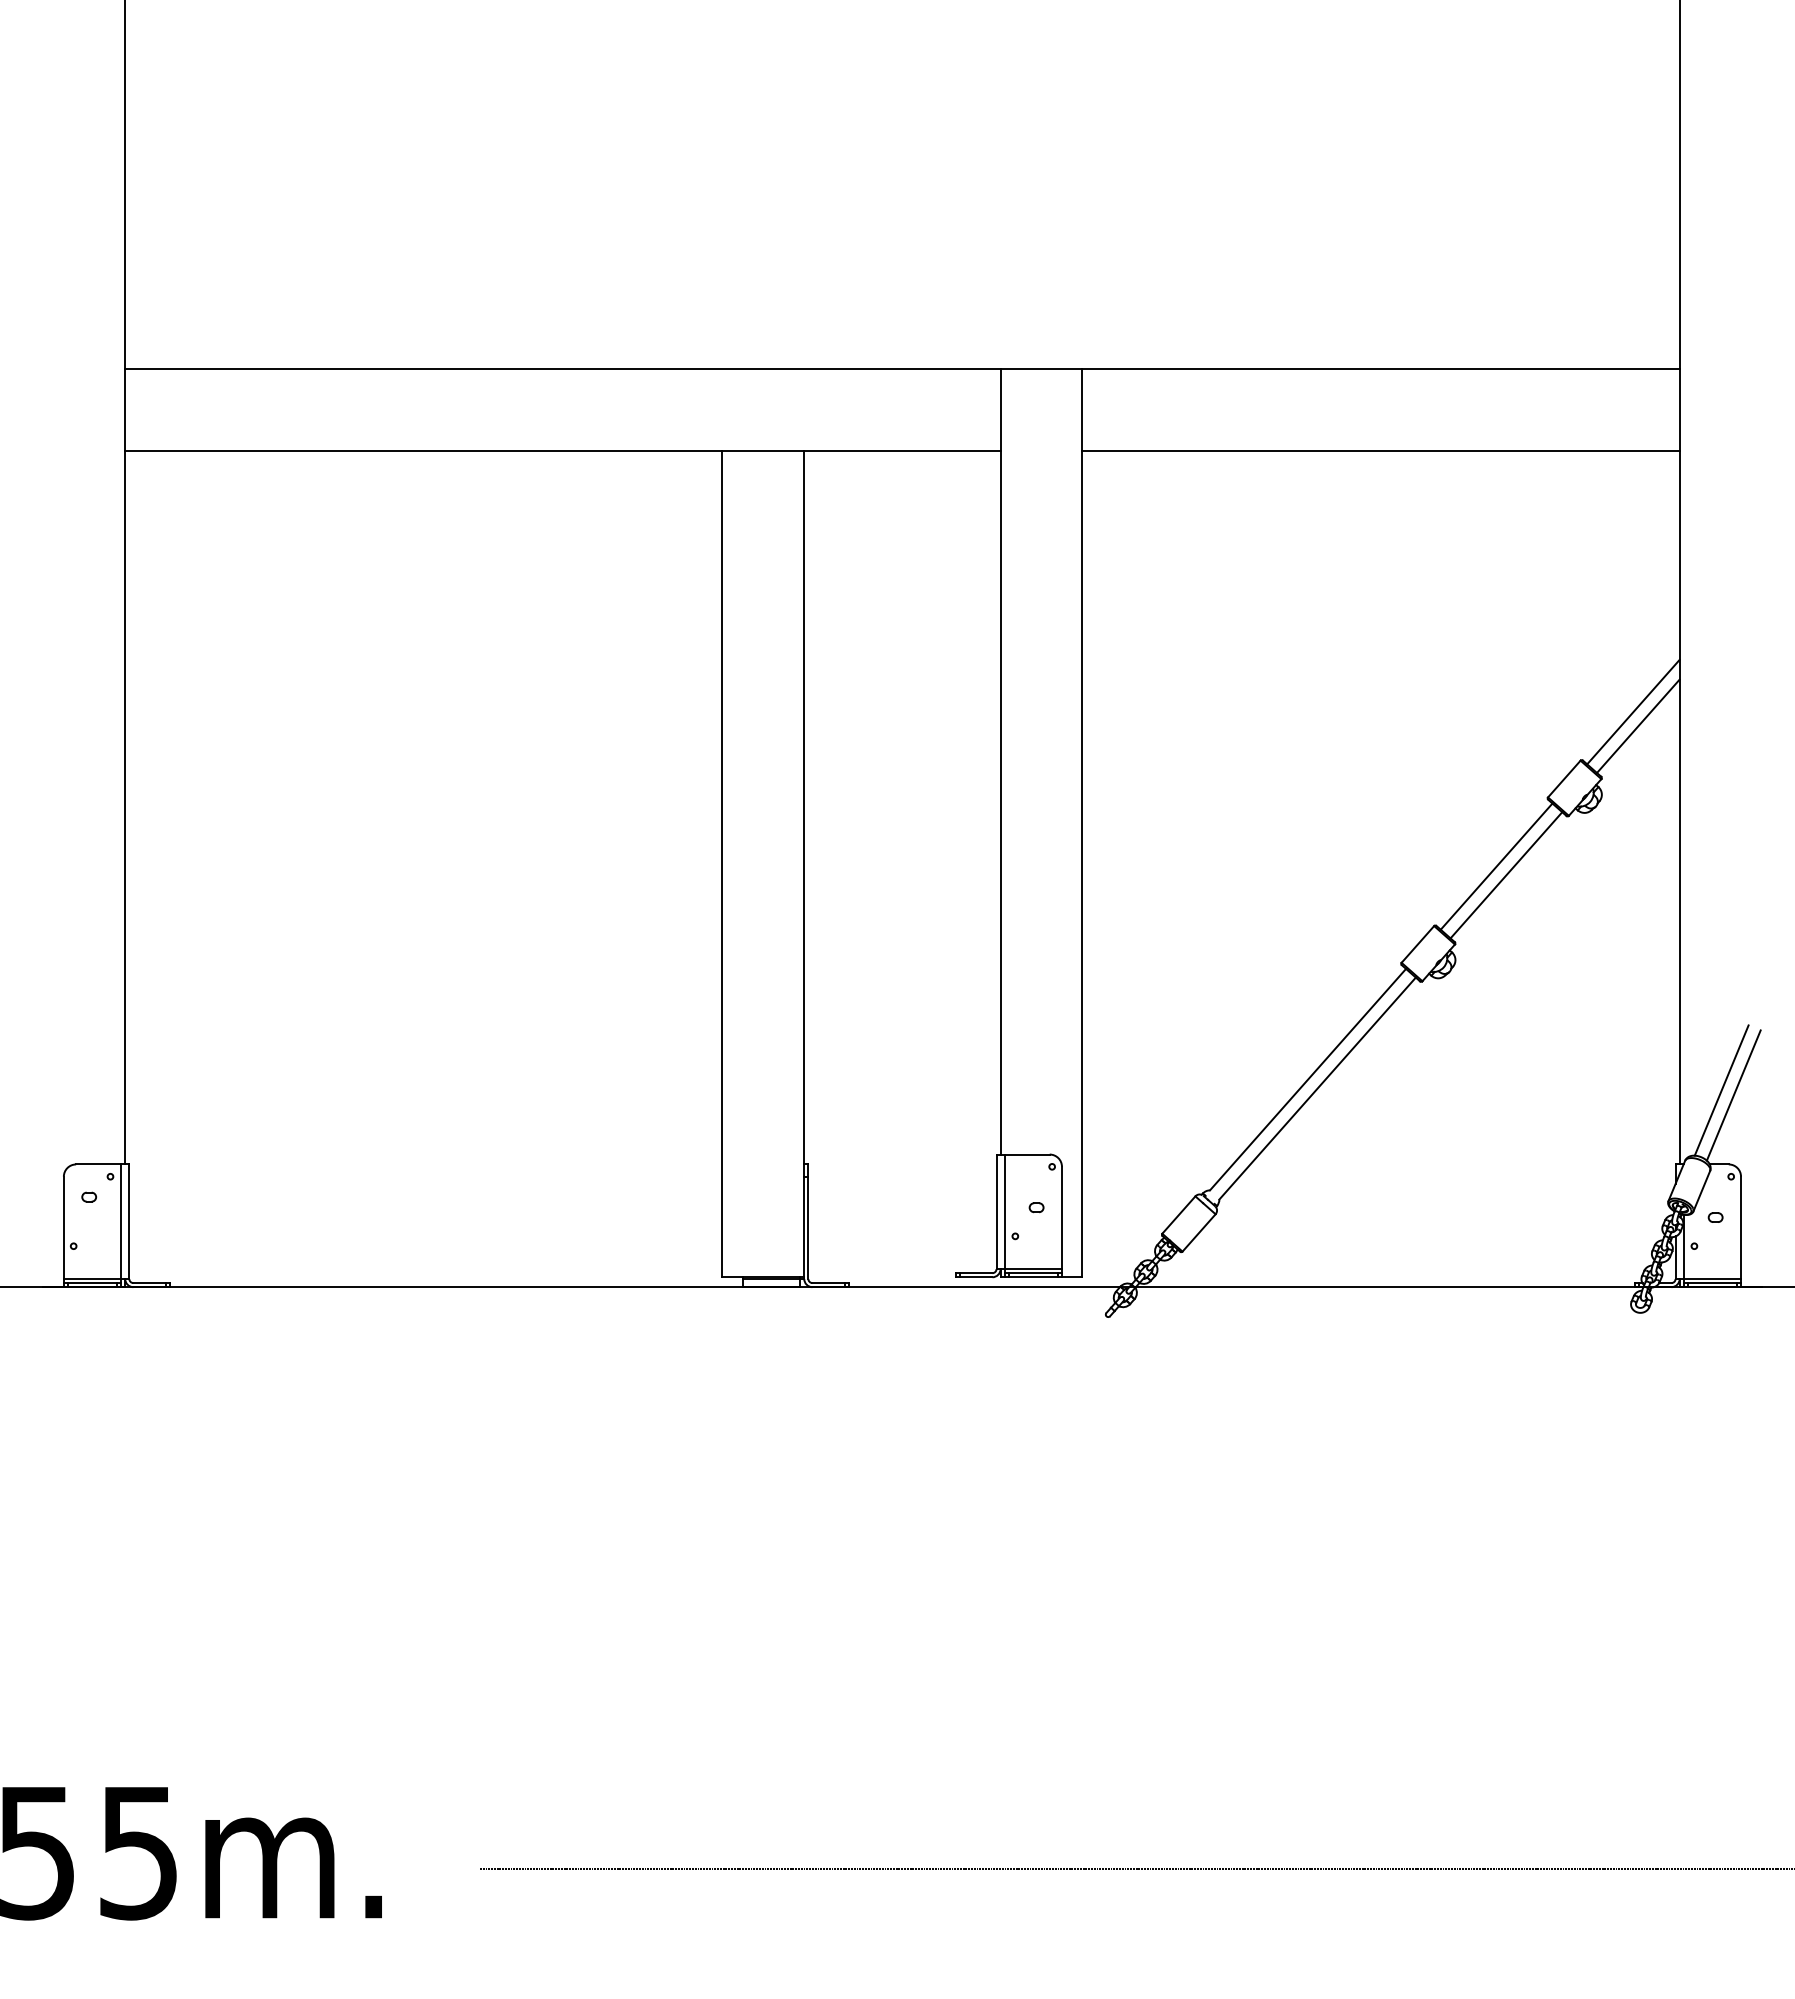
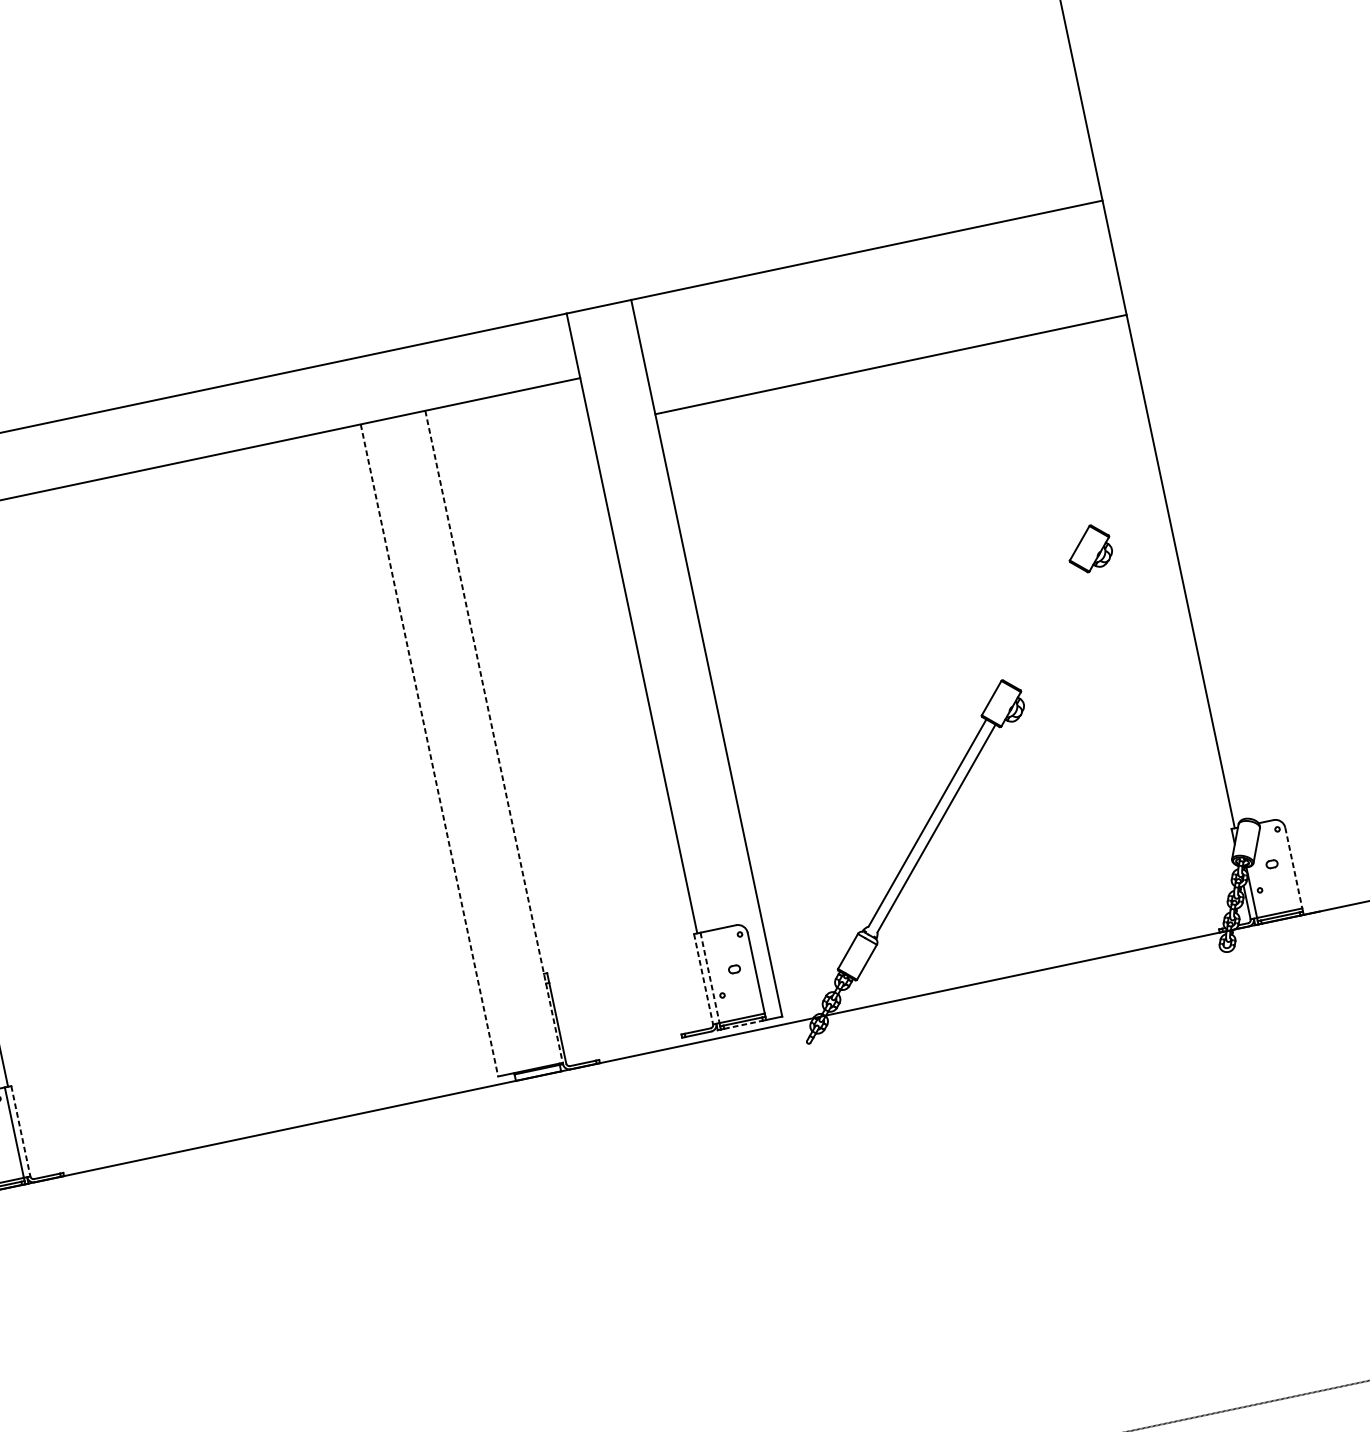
line: (1380, 450) -> (890, 364), moved
line: (1633, 711) -> (1123, 478), removed
line: (1637, 726) -> (1128, 489), removed
line: (722, 864) -> (429, 750), solid -> dashed
line: (804, 864) -> (494, 737), solid -> dashed
line: (1496, 866) -> (1040, 623), removed
line: (1506, 875) -> (1050, 629), removed
line: (1721, 1090) -> (1255, 762), removed
line: (1733, 1095) -> (1265, 764), removed
line: (996, 1212) -> (703, 979), solid -> dashed
line: (1004, 1212) -> (709, 978), solid -> dashed
line: (129, 1222) -> (21, 1131), solid -> dashed
line: (1741, 1228) -> (1294, 868), solid -> dashed
line: (1033, 1277) -> (743, 1024), solid -> dashed

